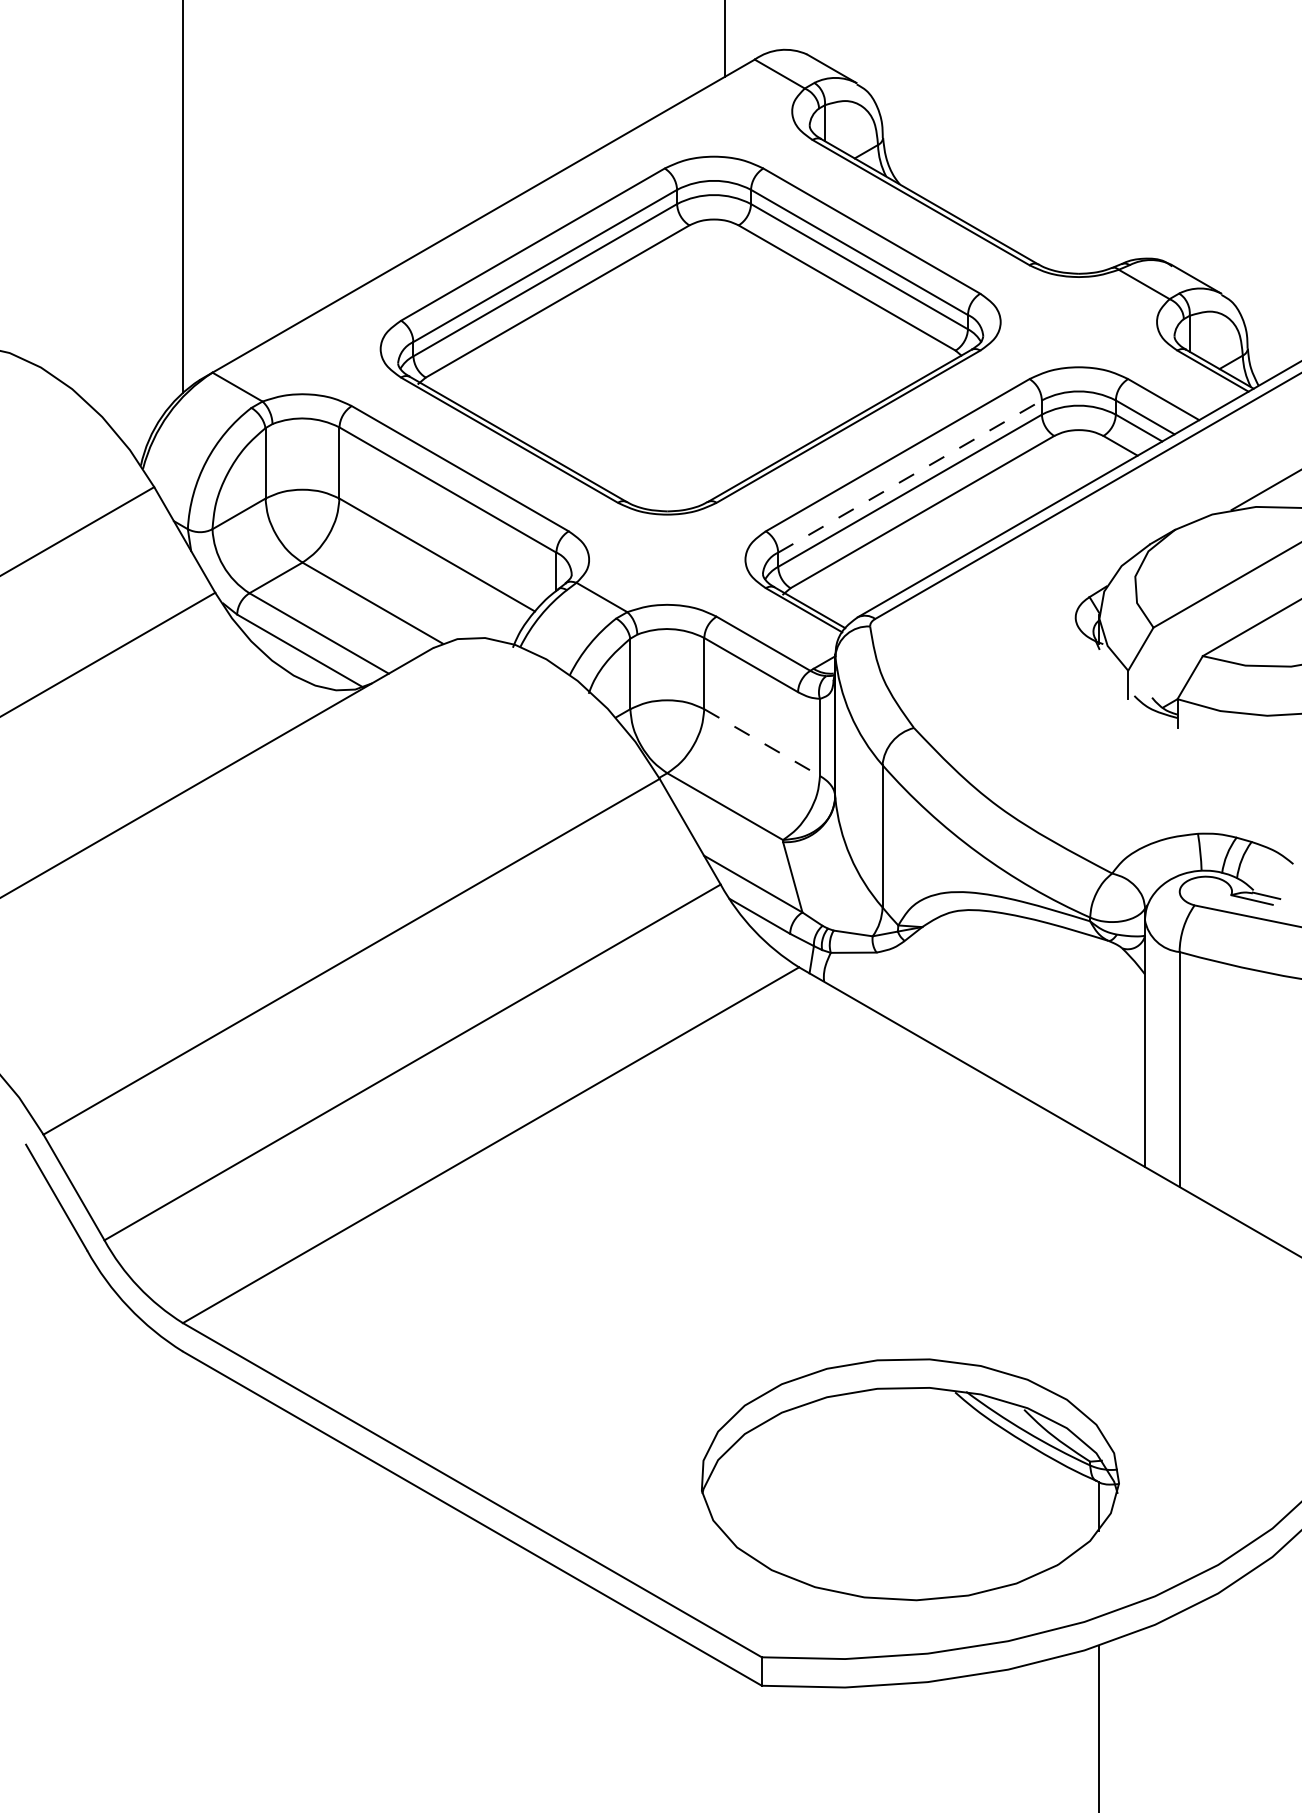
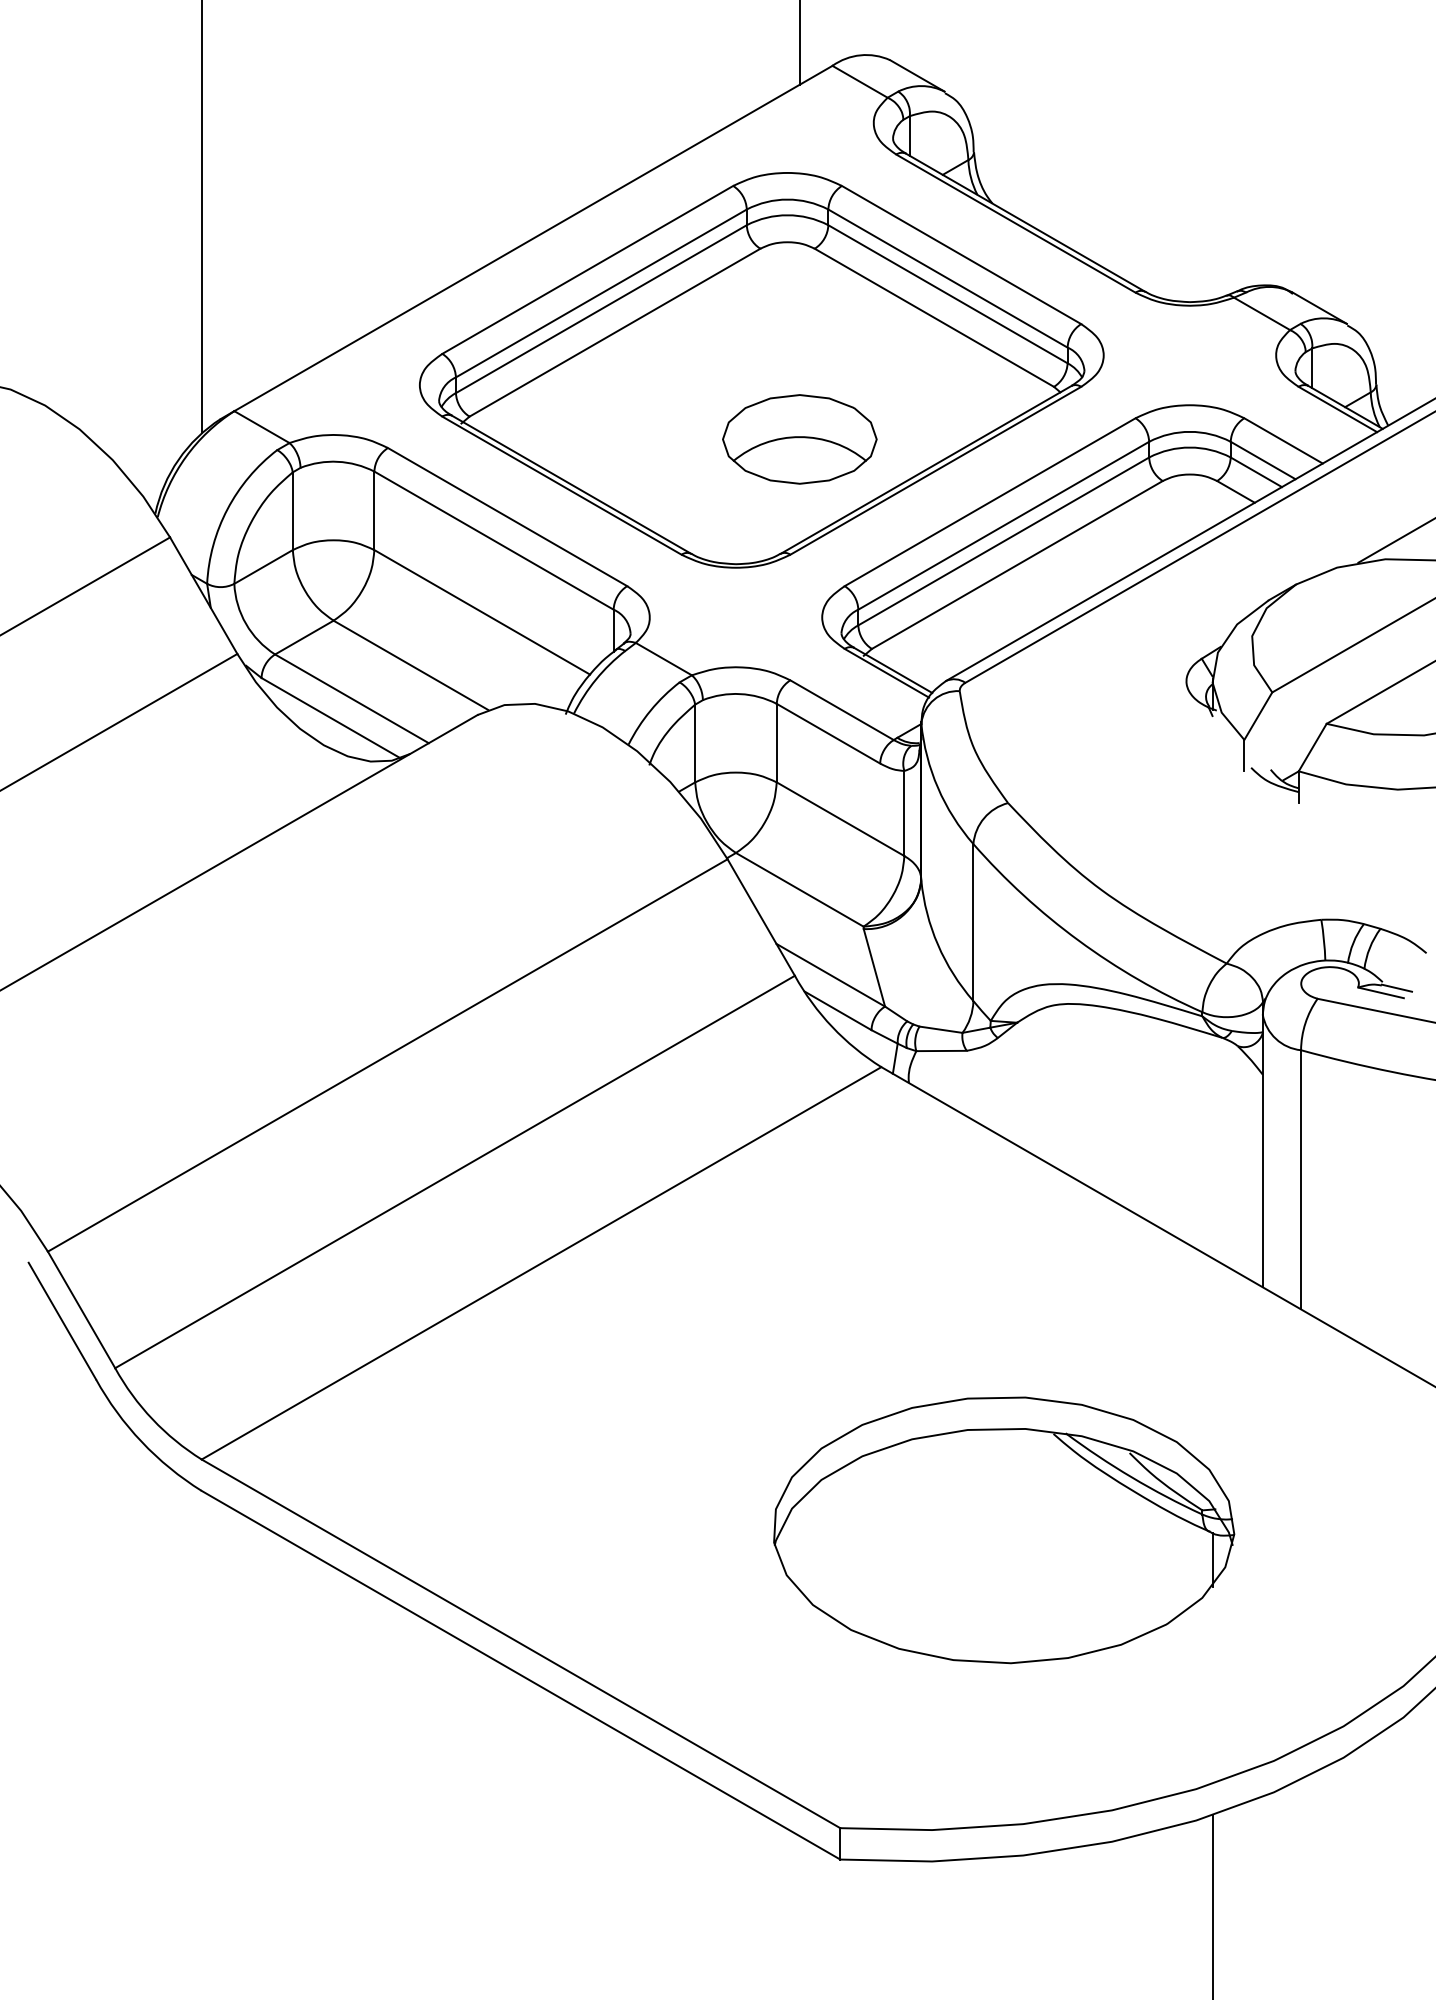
part: (724, 398) -> (799, 439), added
line: (909, 476) -> (1003, 525), dashed -> solid
line: (762, 742) -> (840, 819), dashed -> solid
part: (910, 1479) -> (1004, 1530), moved

